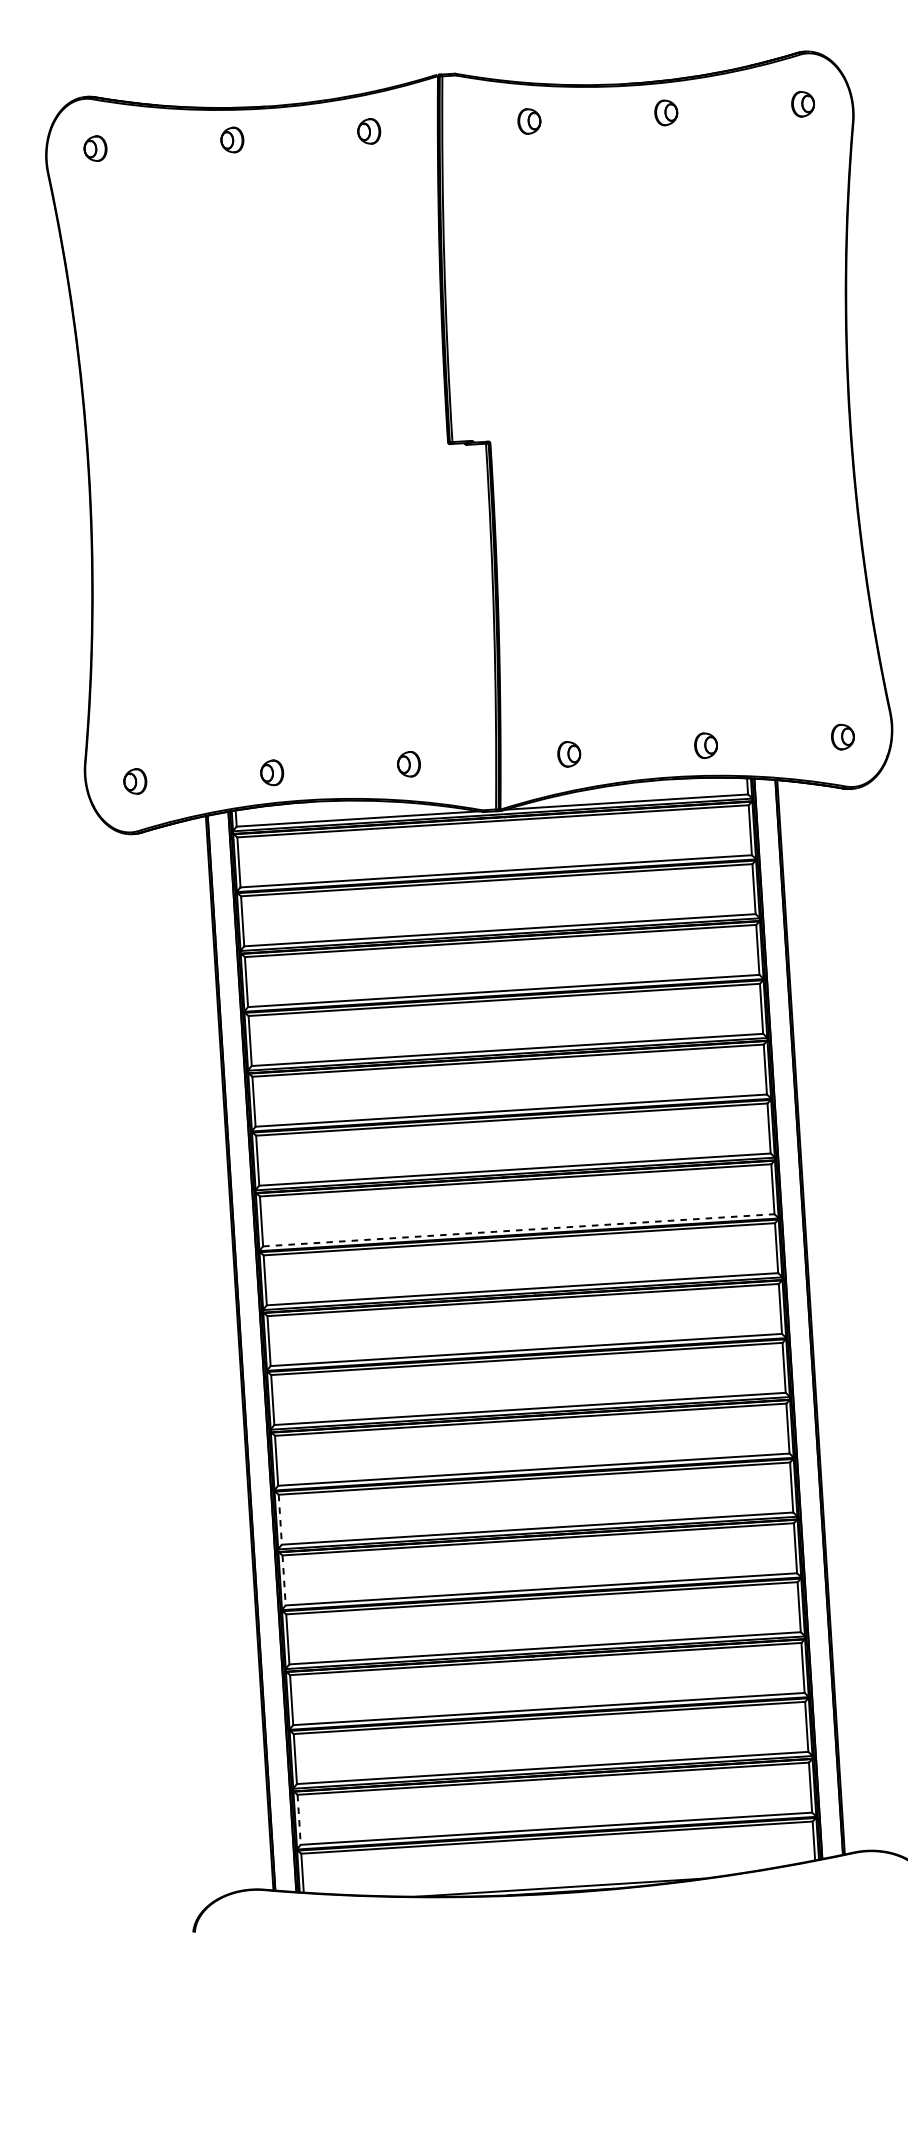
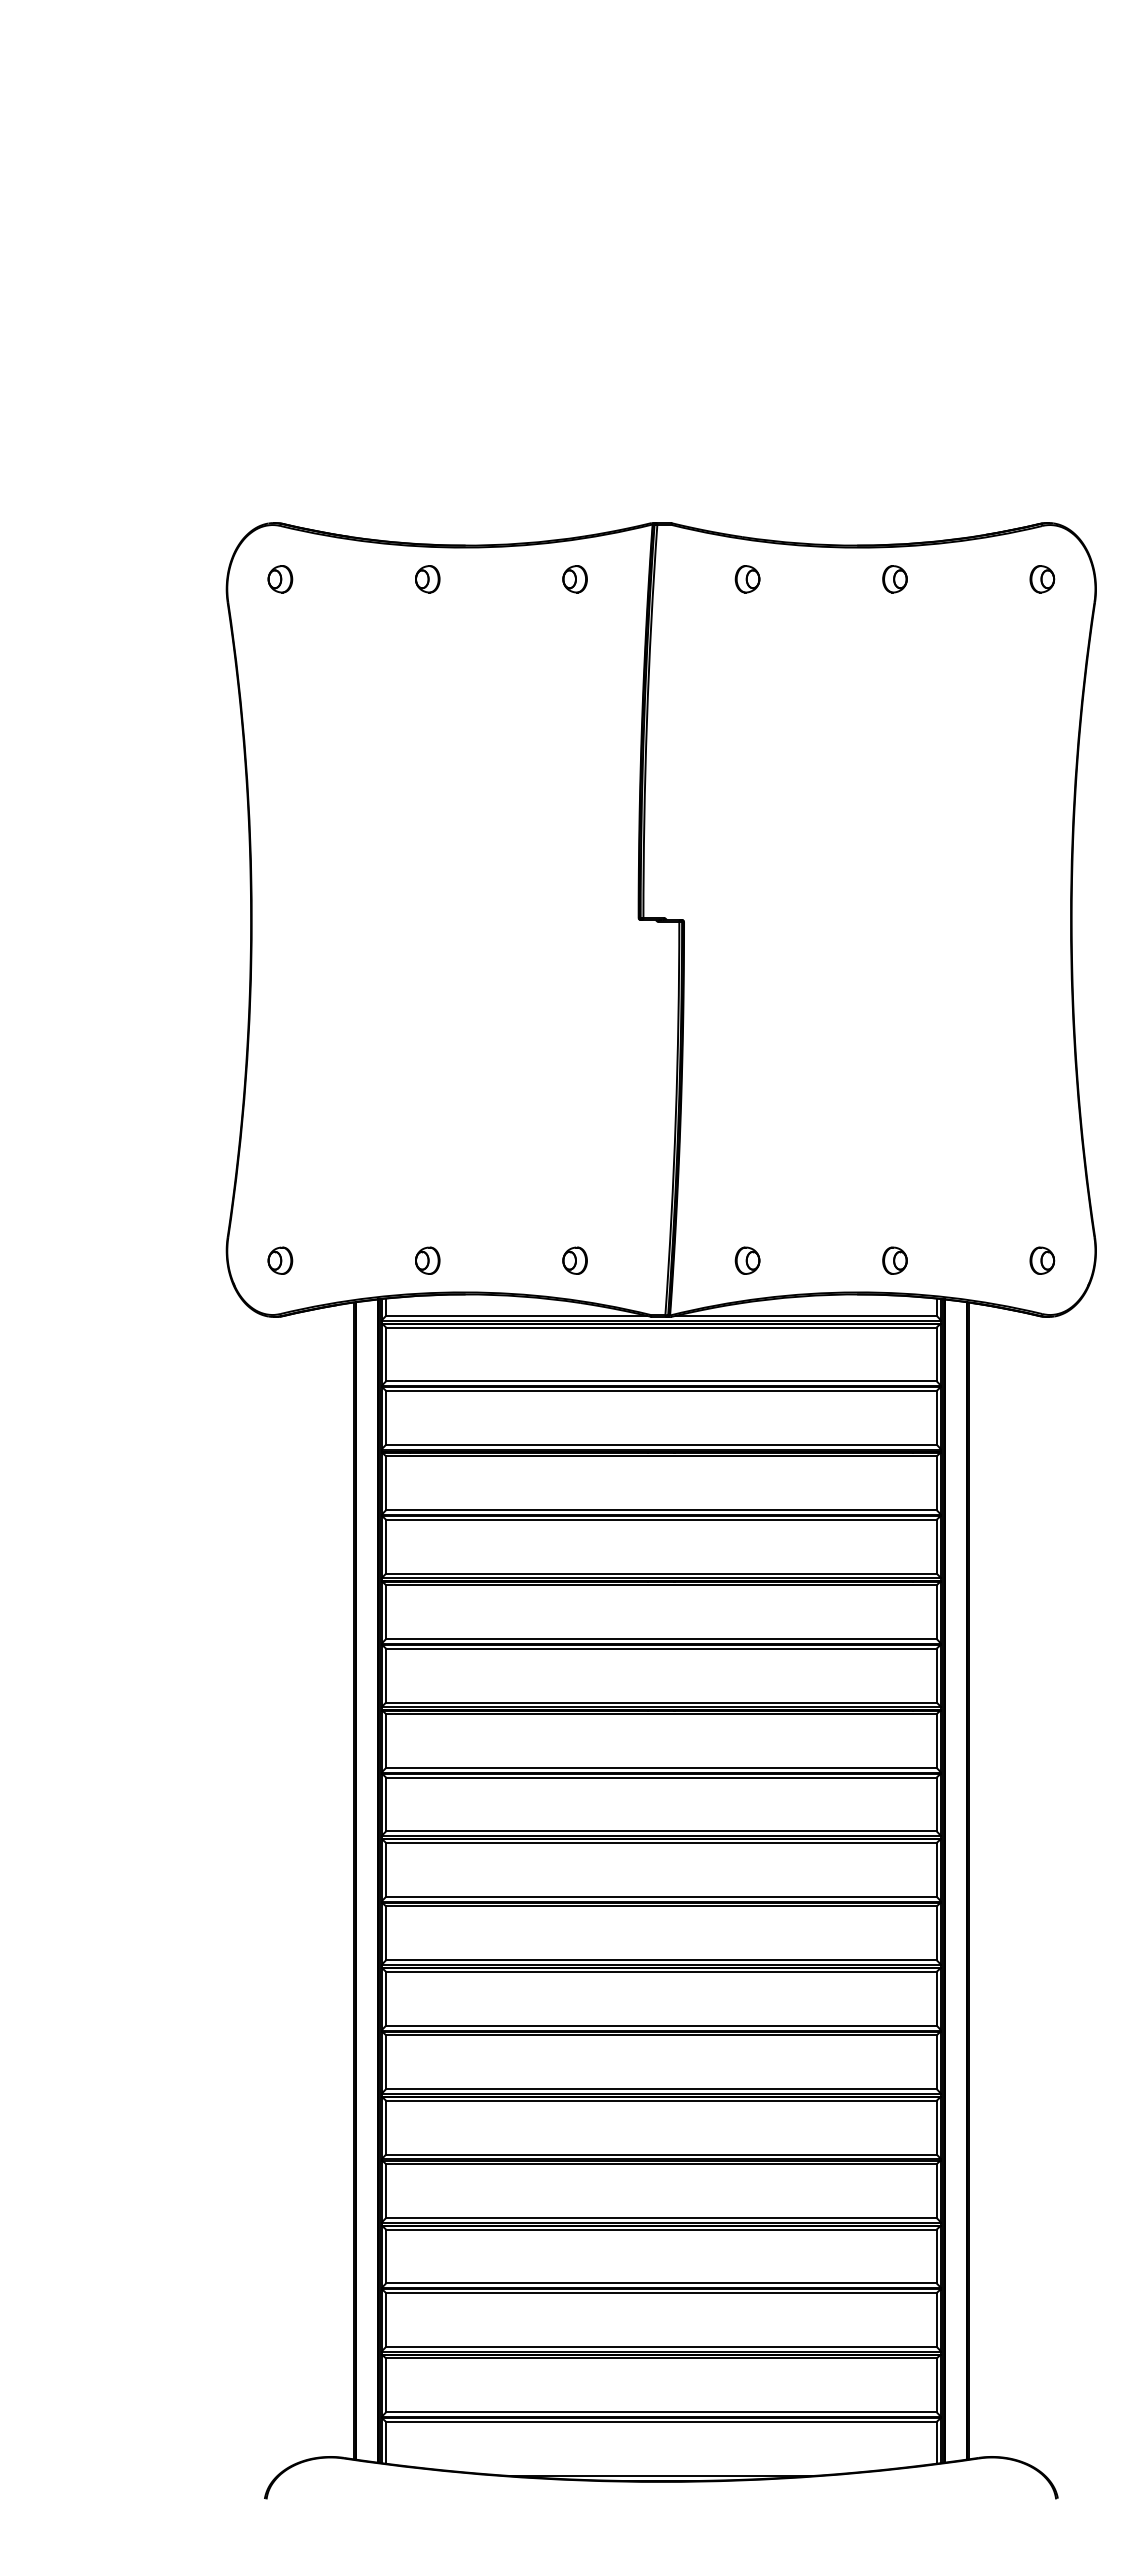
line: (518, 1229) -> (661, 1767), dashed -> solid
line: (280, 1519) -> (386, 2062), dashed -> solid
line: (284, 1580) -> (386, 2127), dashed -> solid
line: (299, 1819) -> (386, 2385), dashed -> solid

